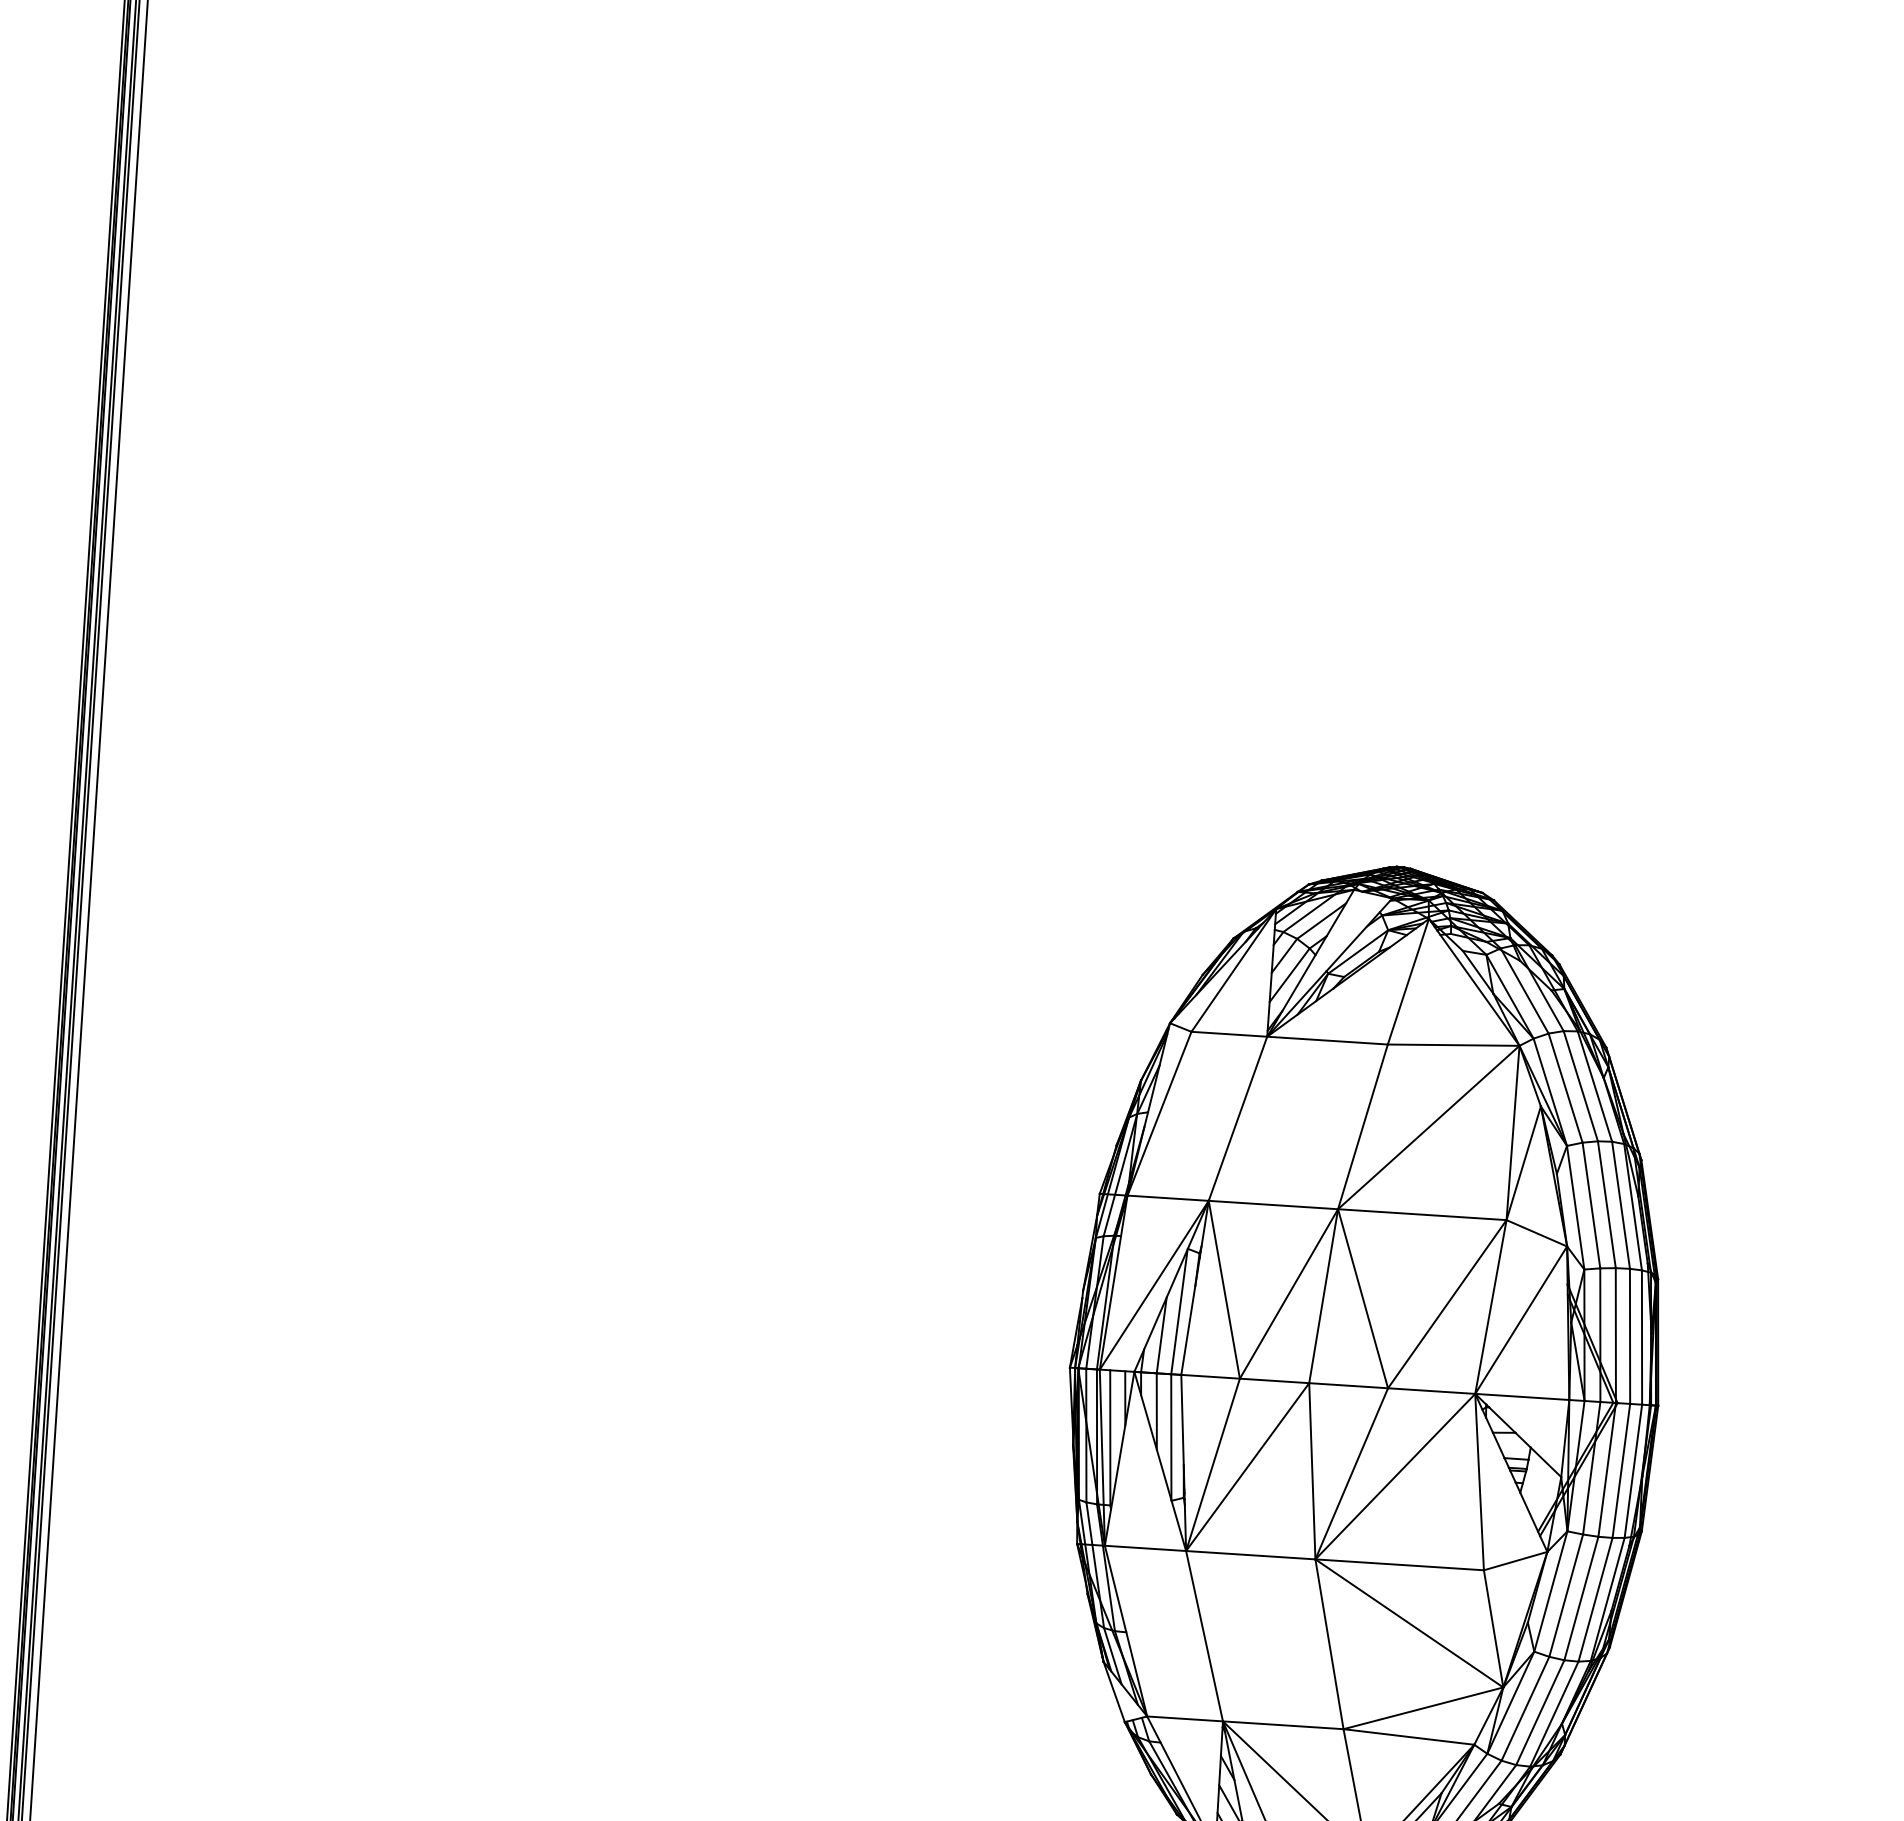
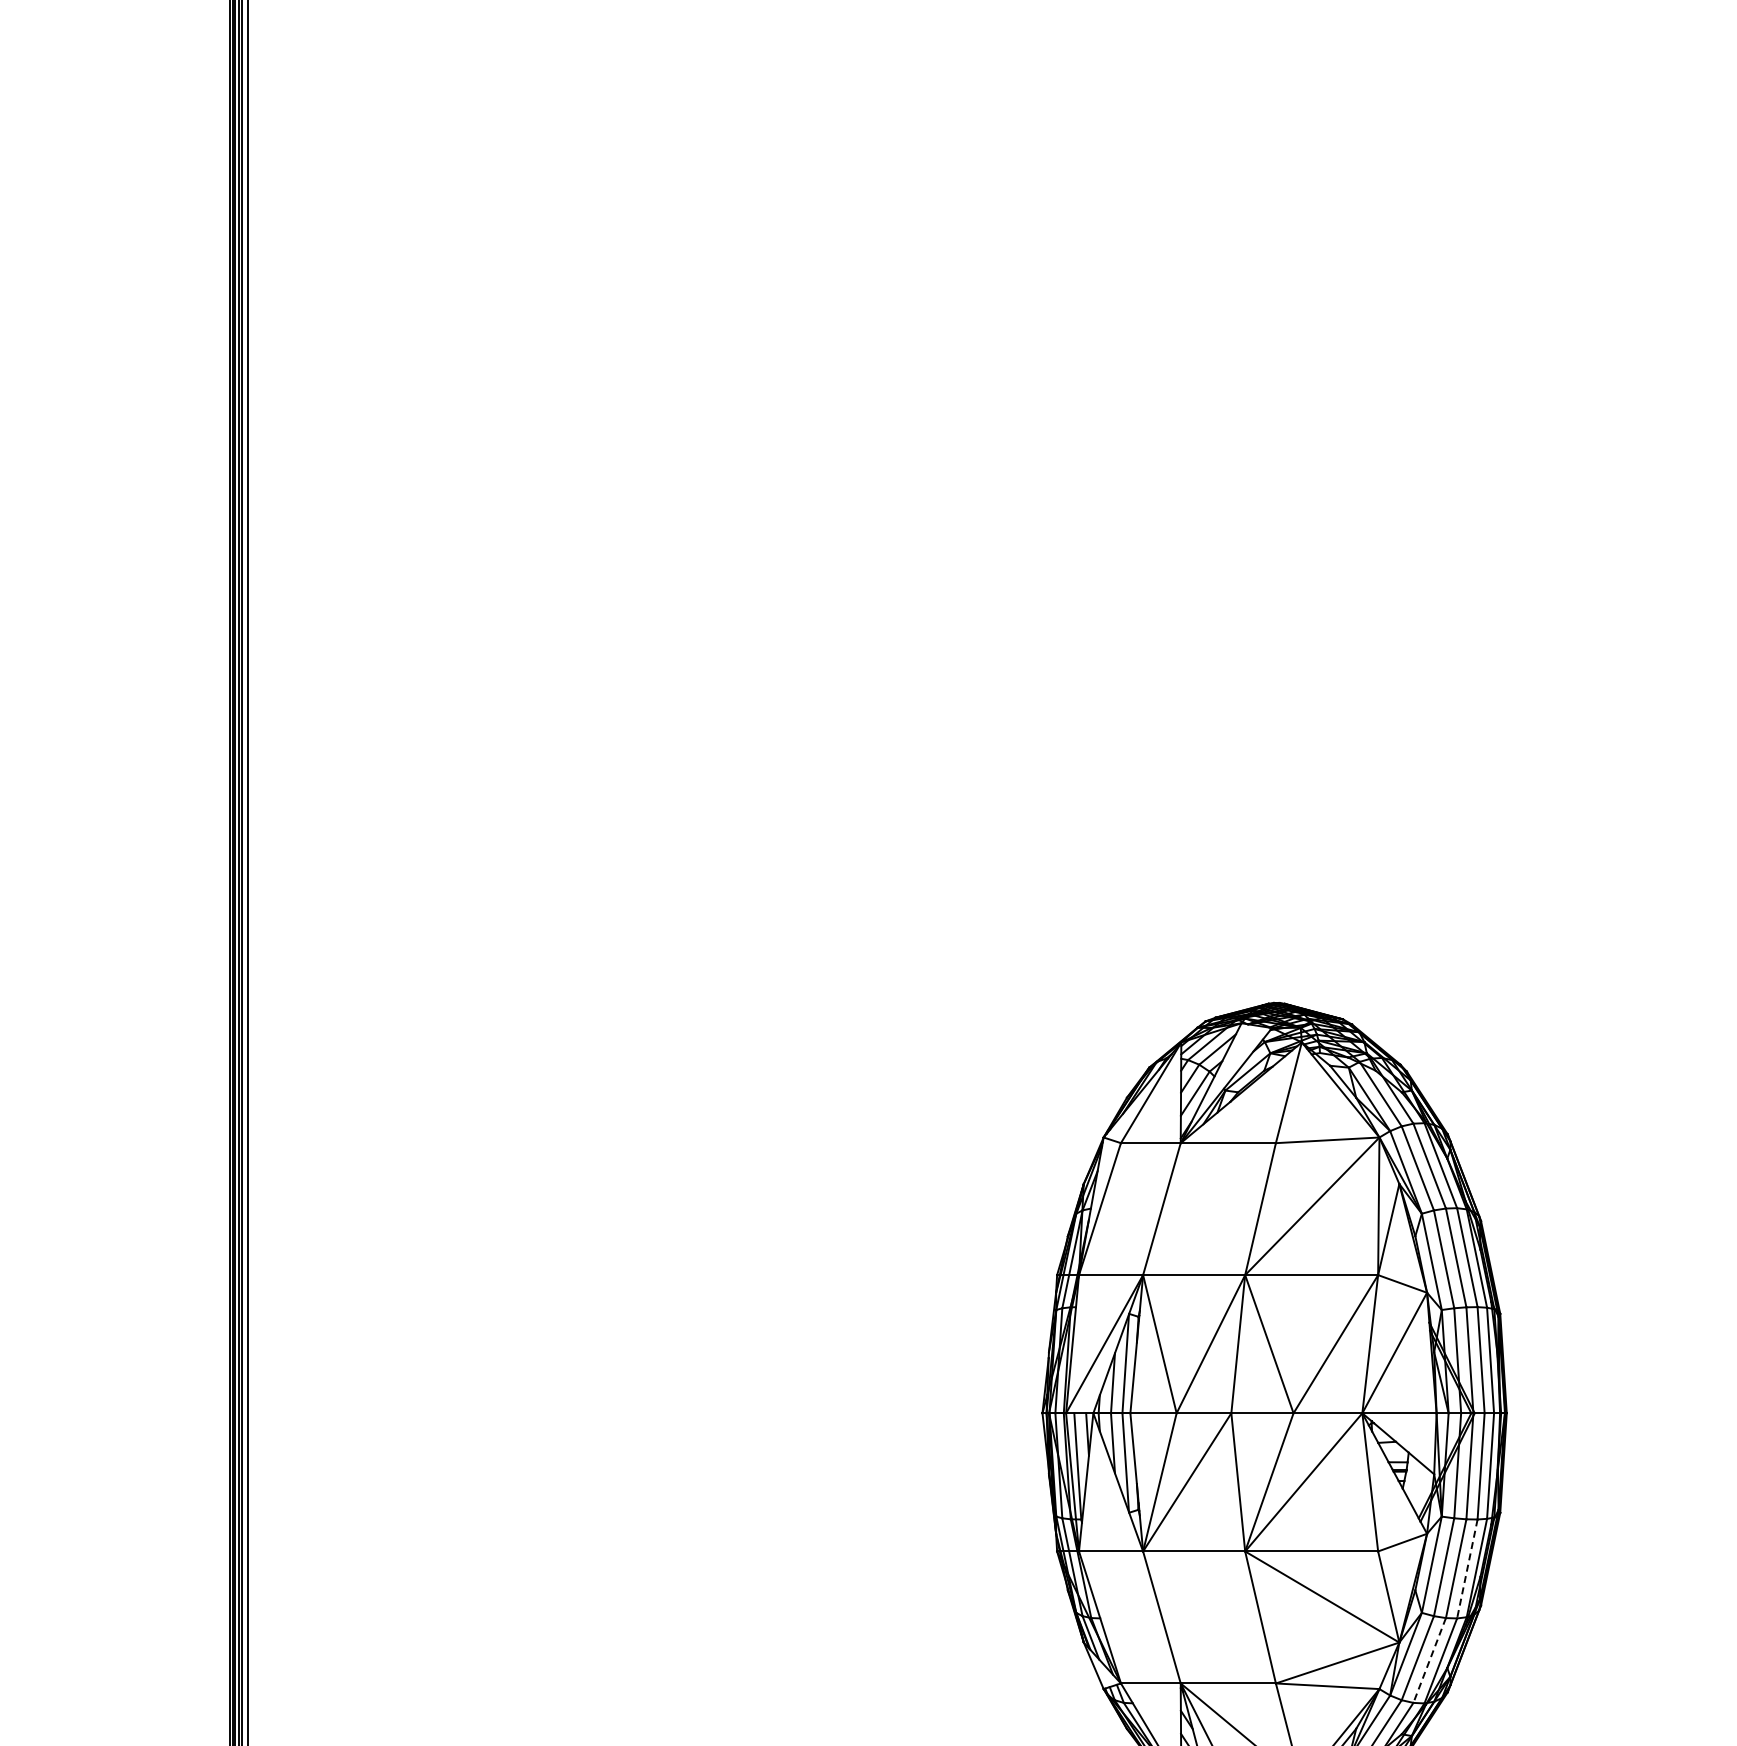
line: (1595, 1599) -> (1467, 1568), solid -> dashed
line: (1540, 1712) -> (1429, 1660), solid -> dashed

